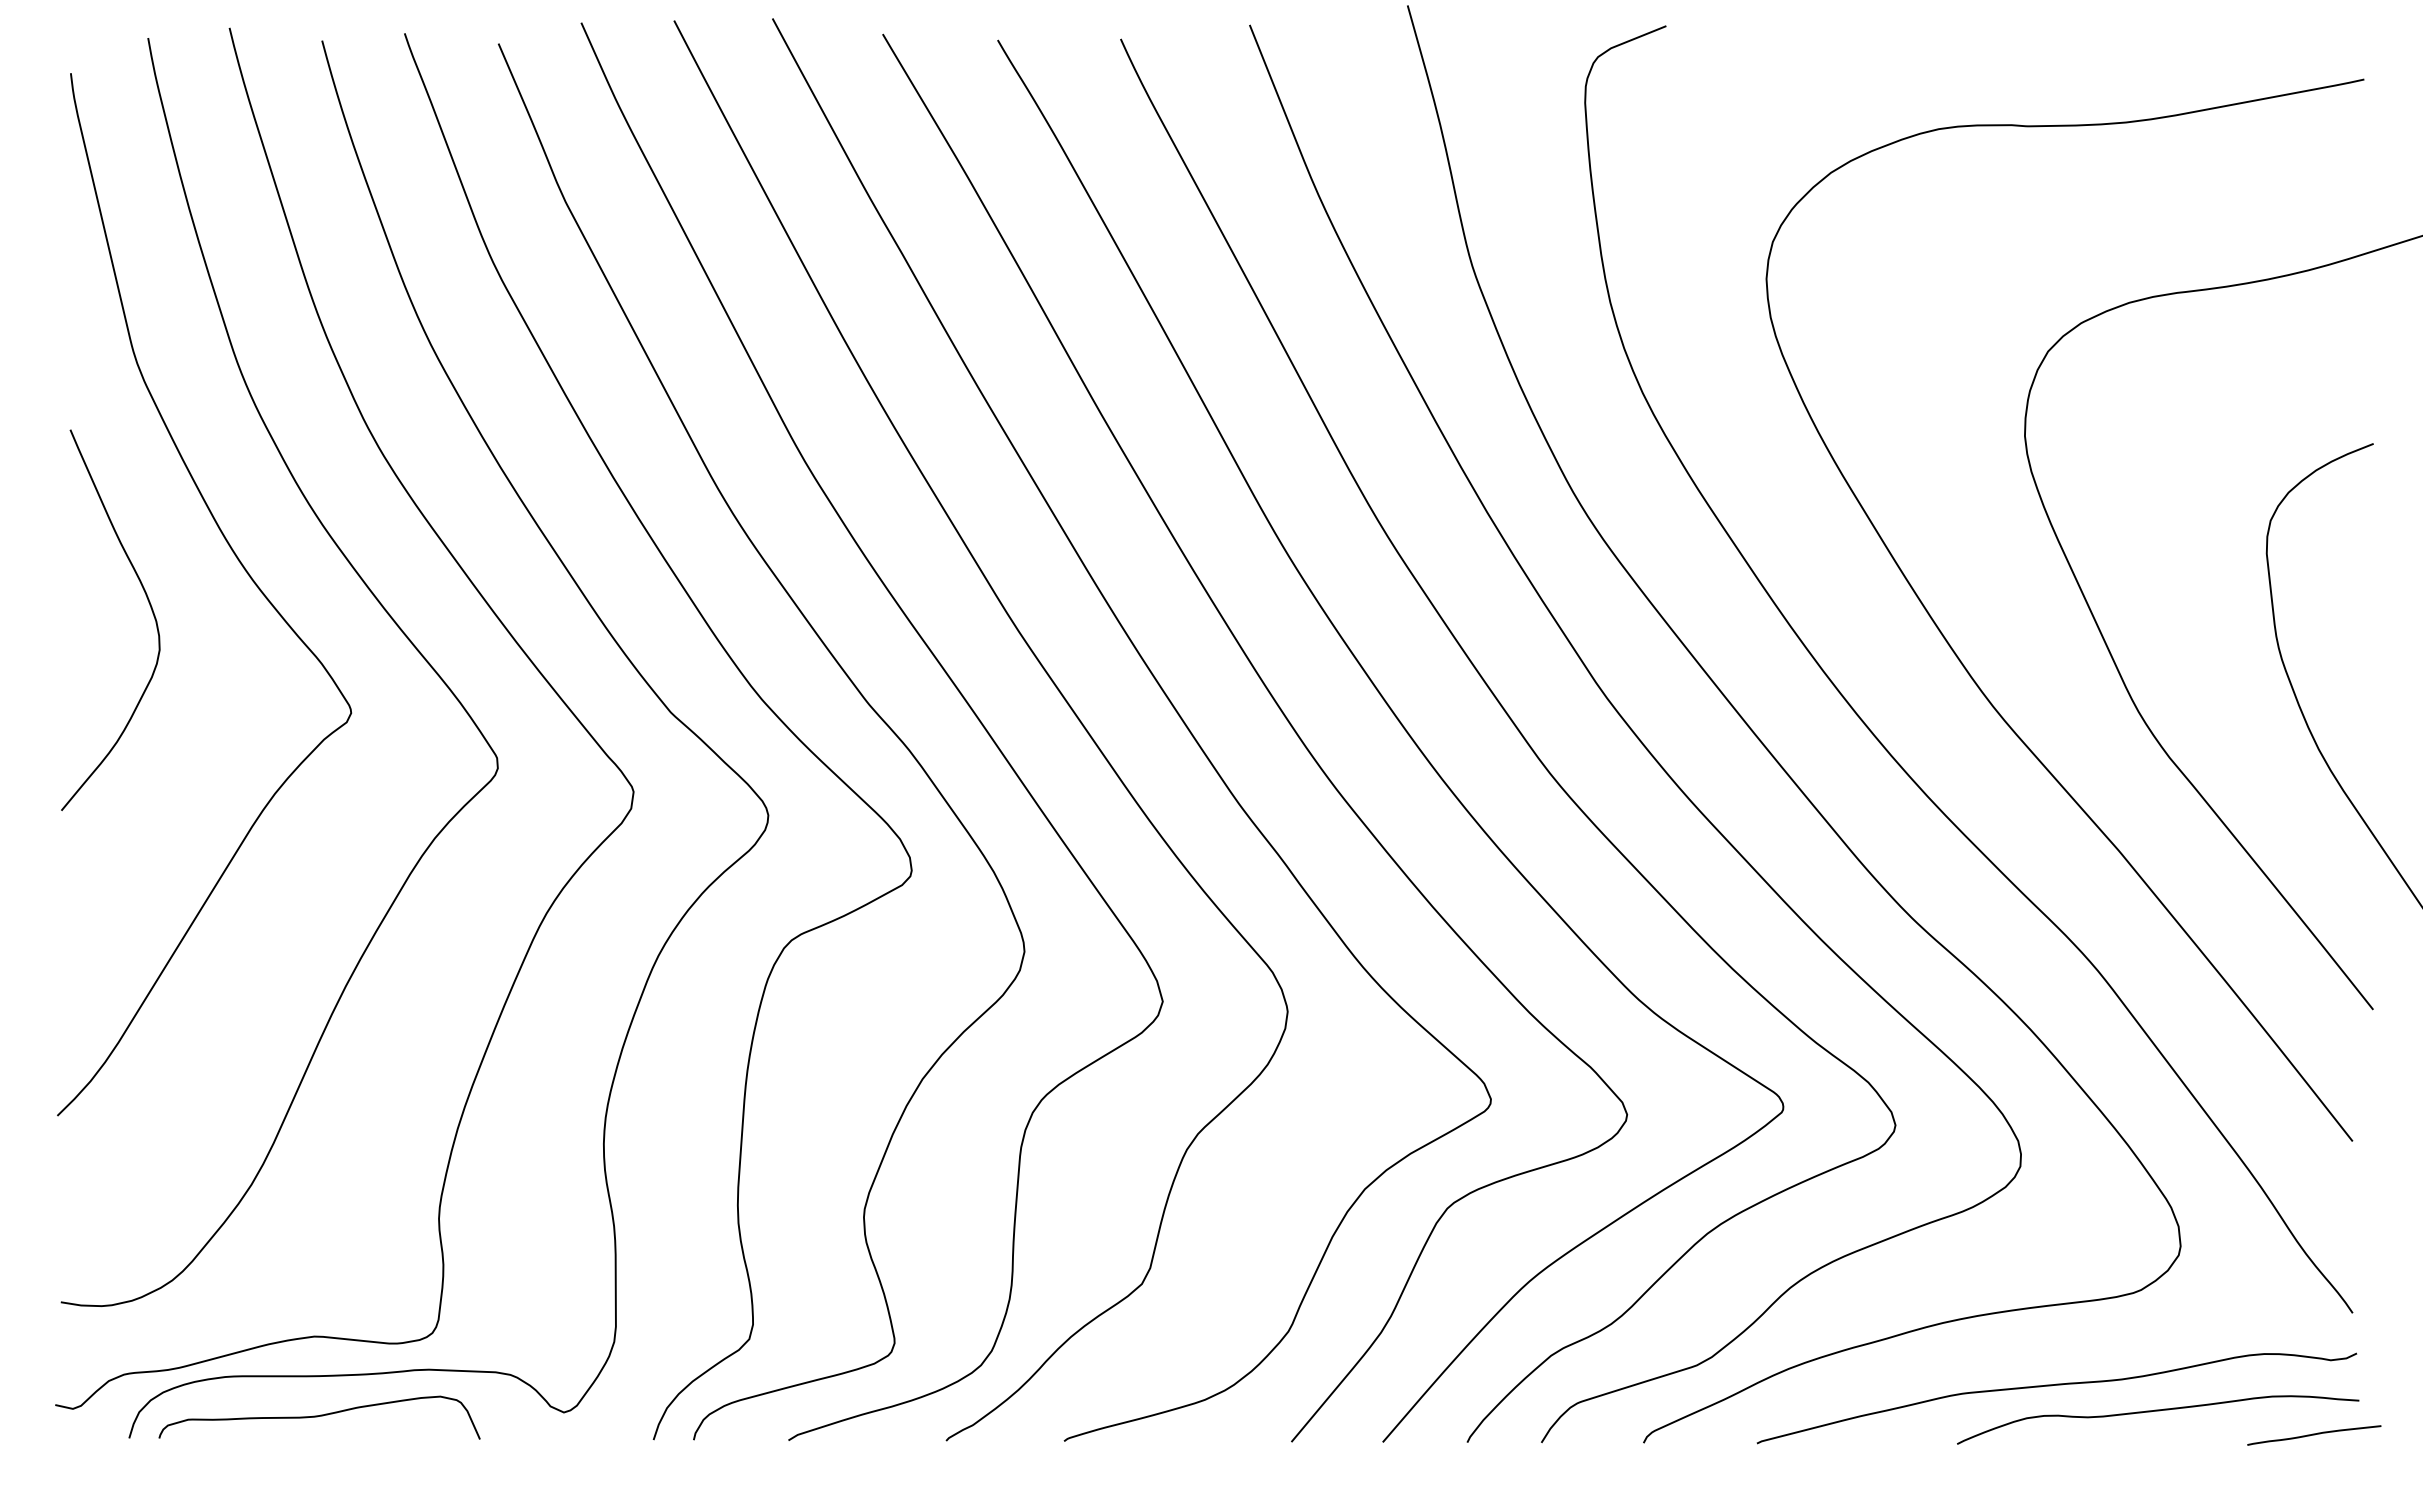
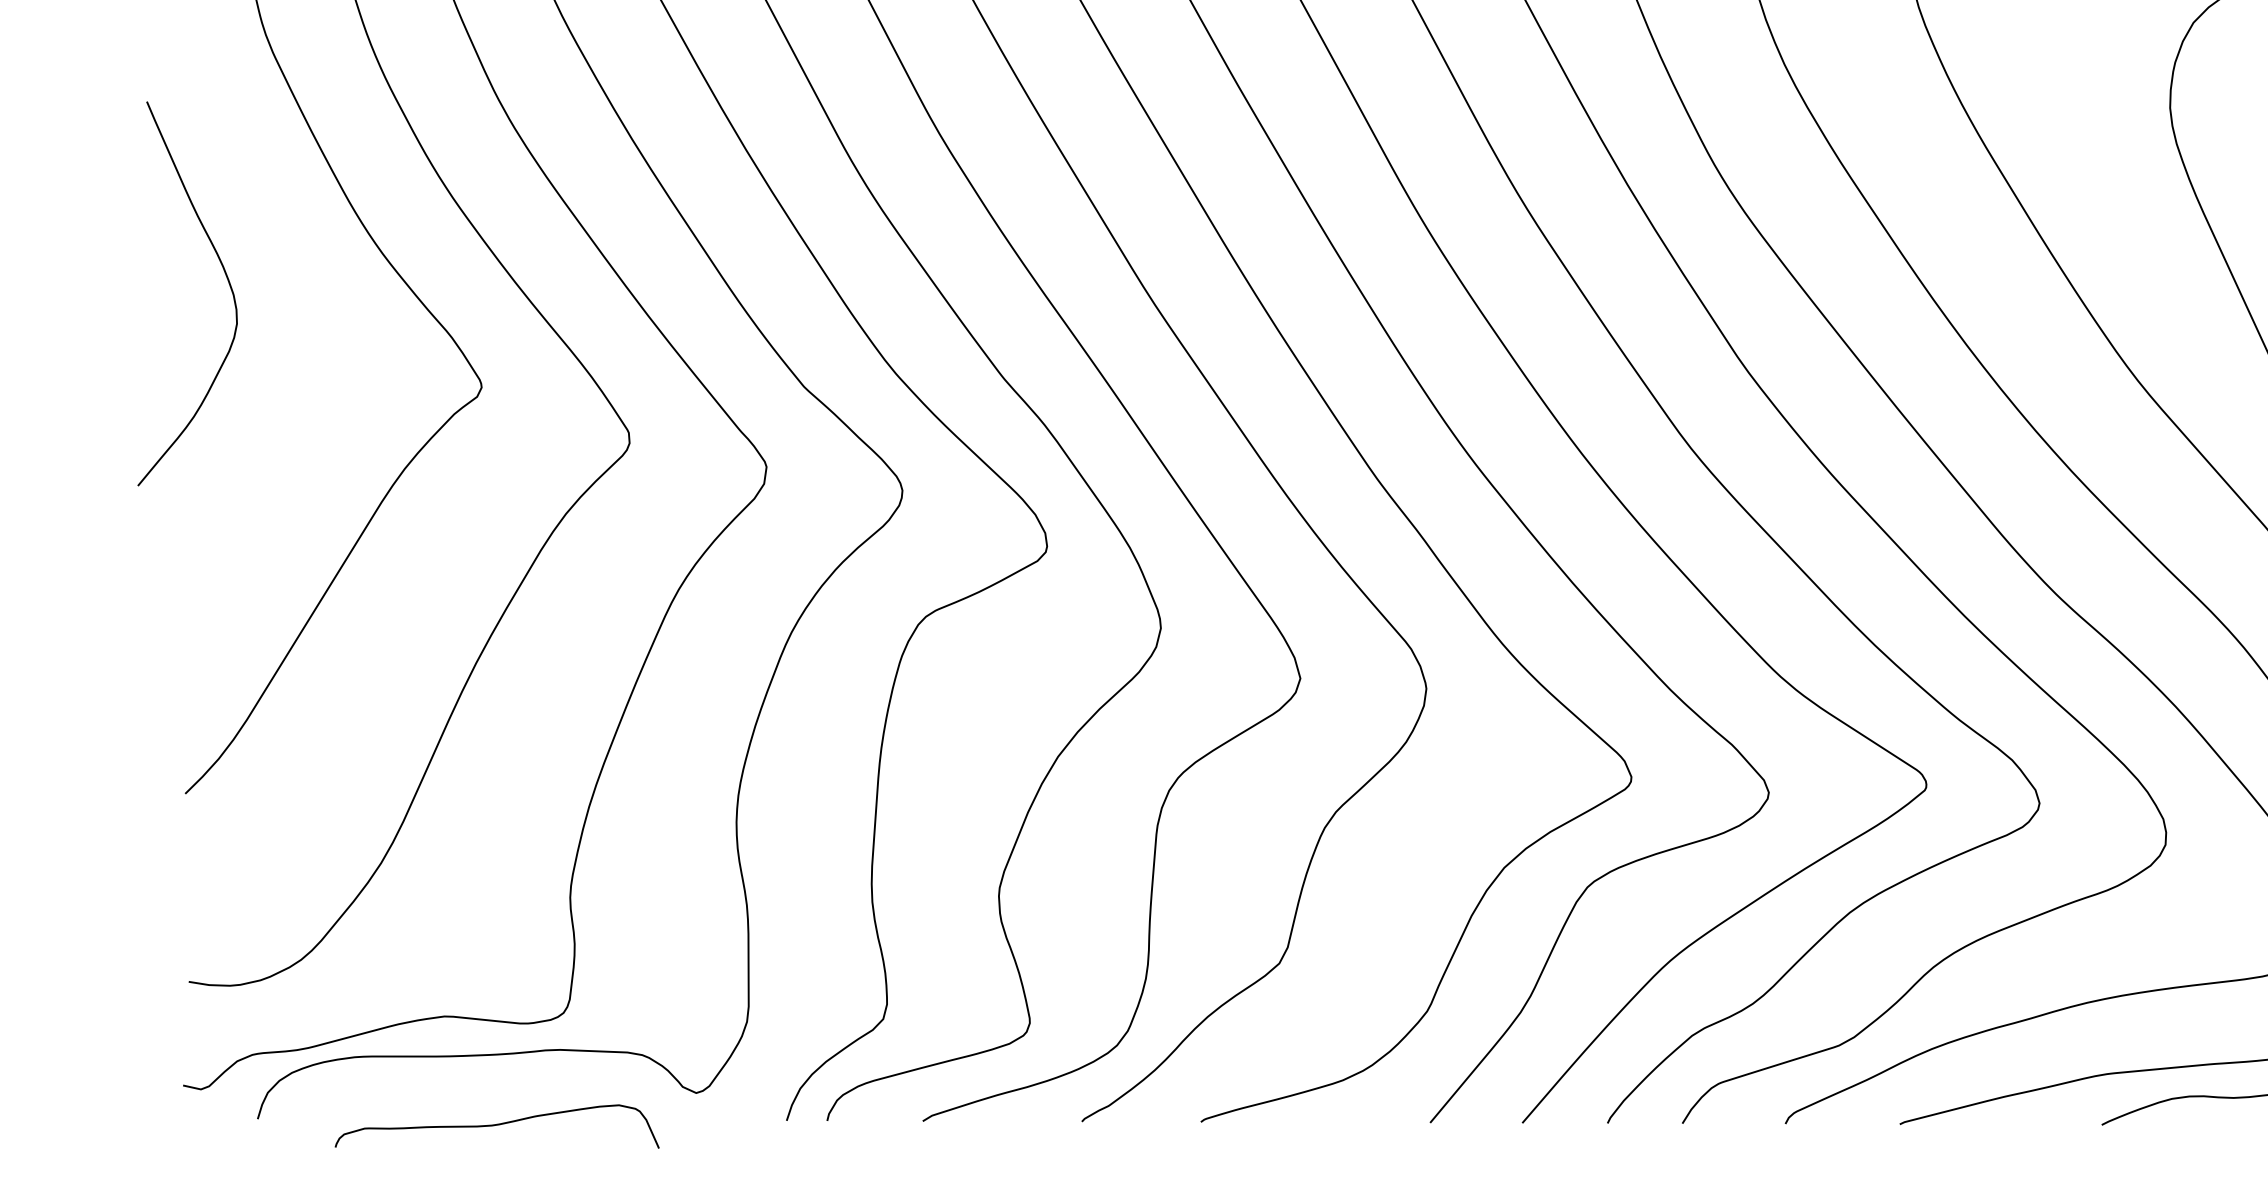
curve: (149, 605) -> (226, 278), moved
curve: (319, 1416) -> (497, 1125), moved

